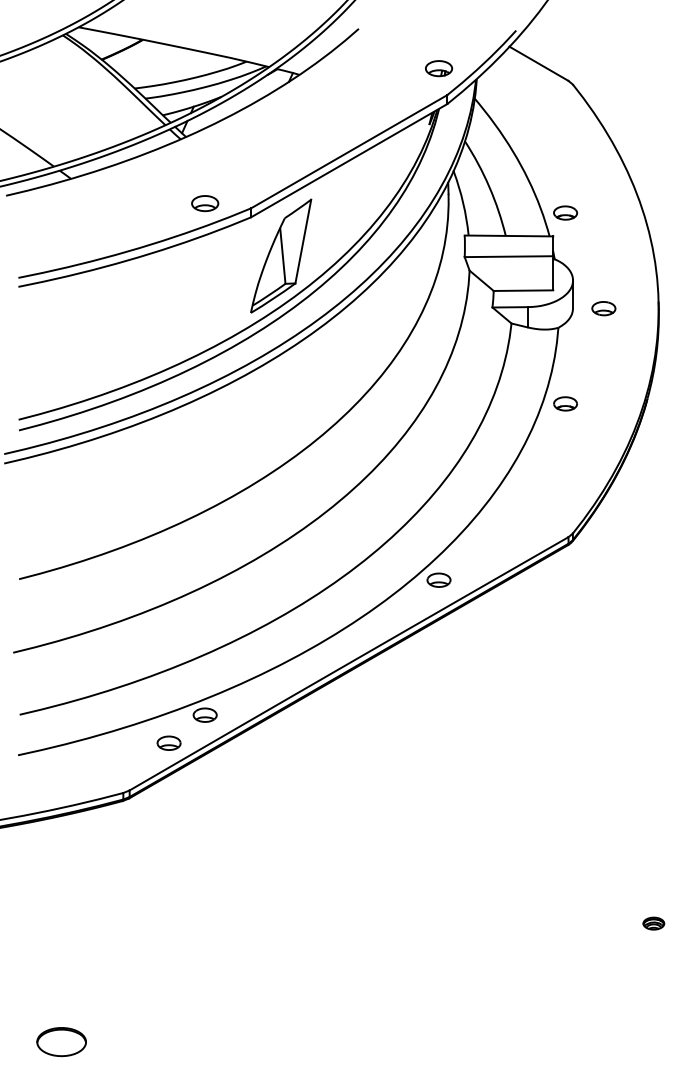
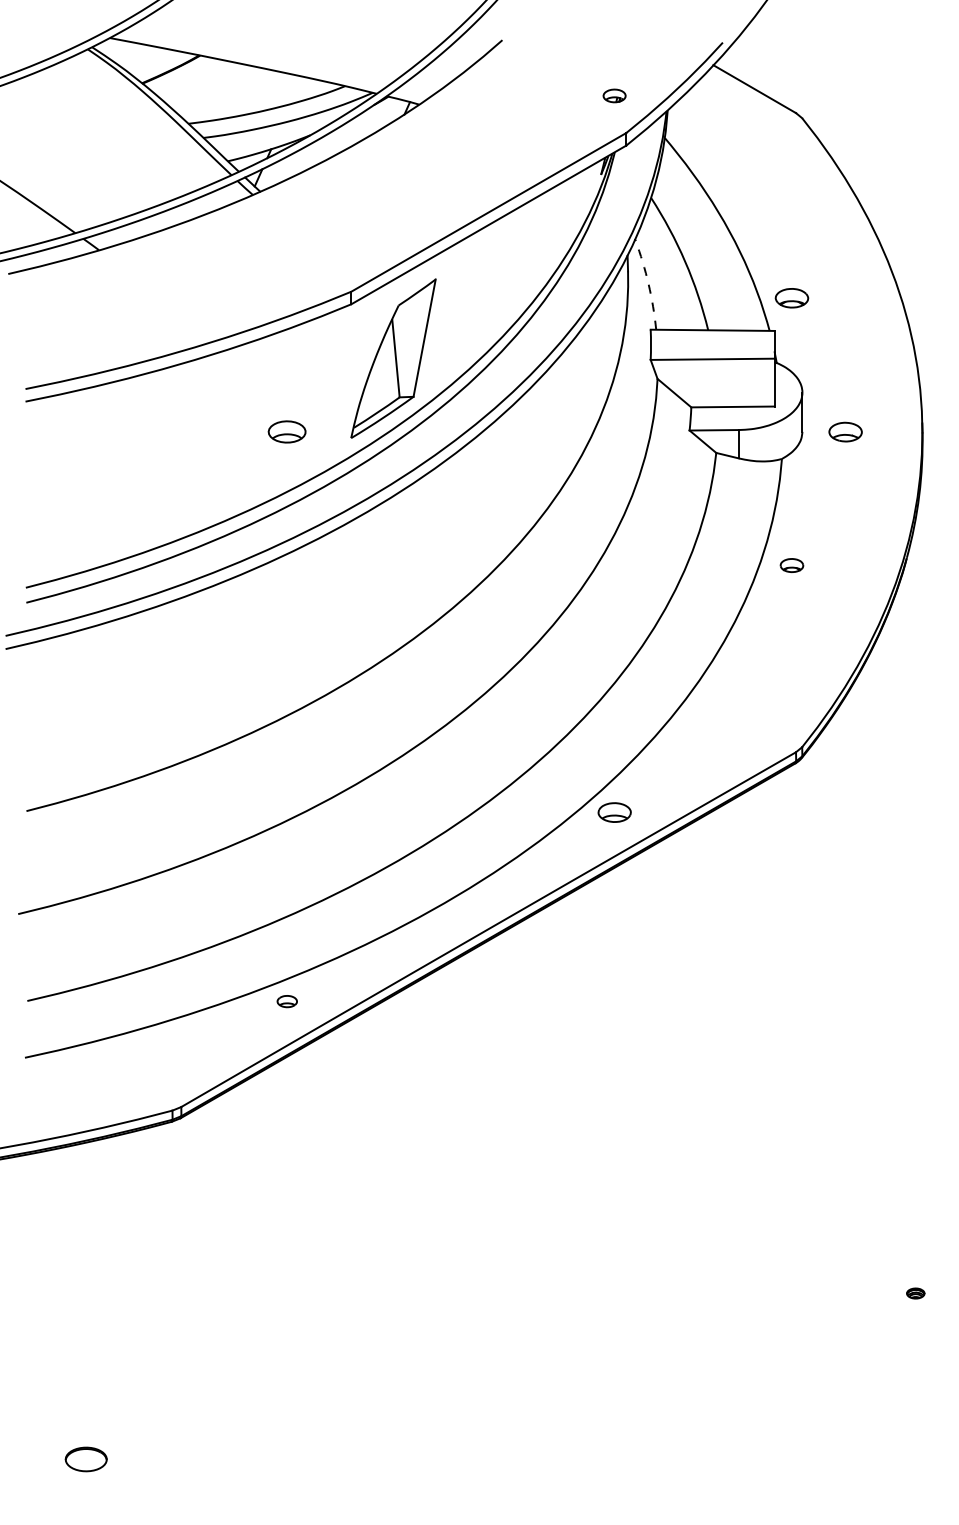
part: (438, 68) -> (614, 95), size x0.6
part: (204, 203) -> (286, 431), moved
arc: (463, 203) -> (648, 284), solid -> dashed
part: (565, 403) -> (791, 565), size x0.7
part: (205, 715) -> (287, 1001), size x0.6
part: (169, 742) -> (236, 1040), removed
part: (653, 923) -> (915, 1293), size x0.6
part: (61, 1042) -> (86, 1459), size x0.6

